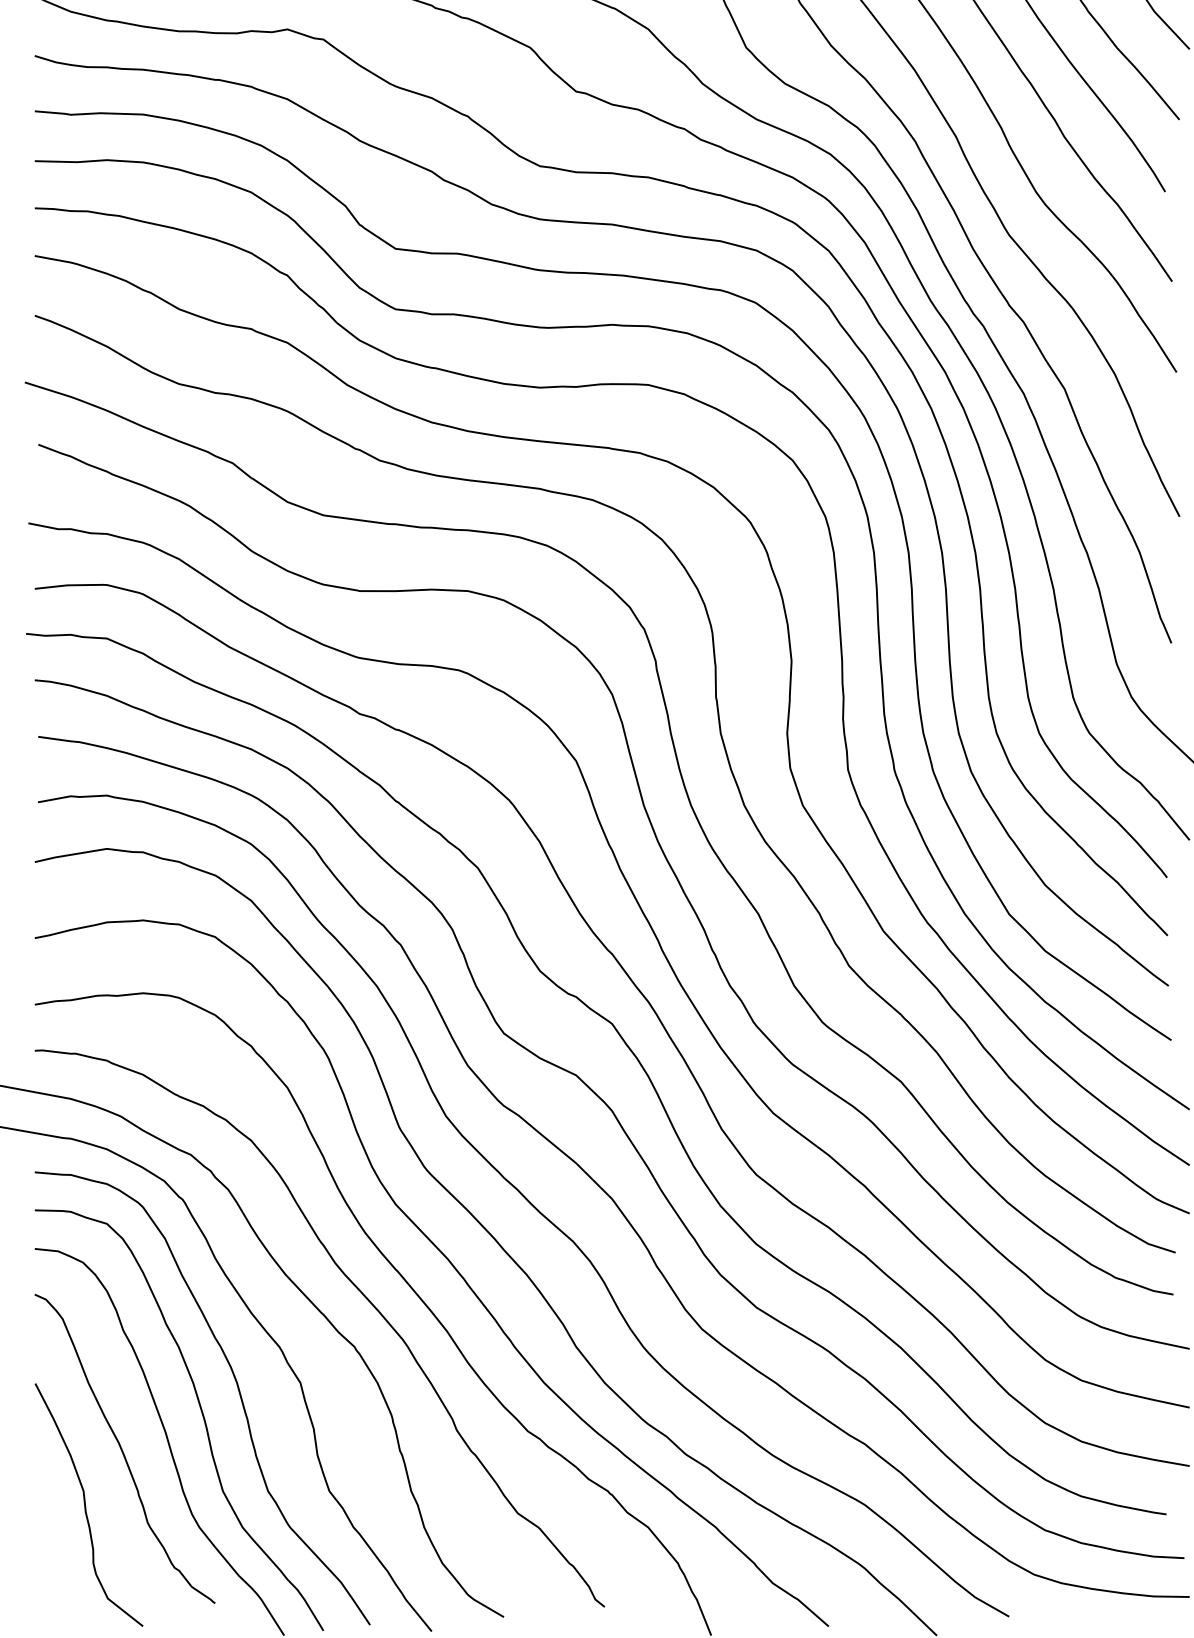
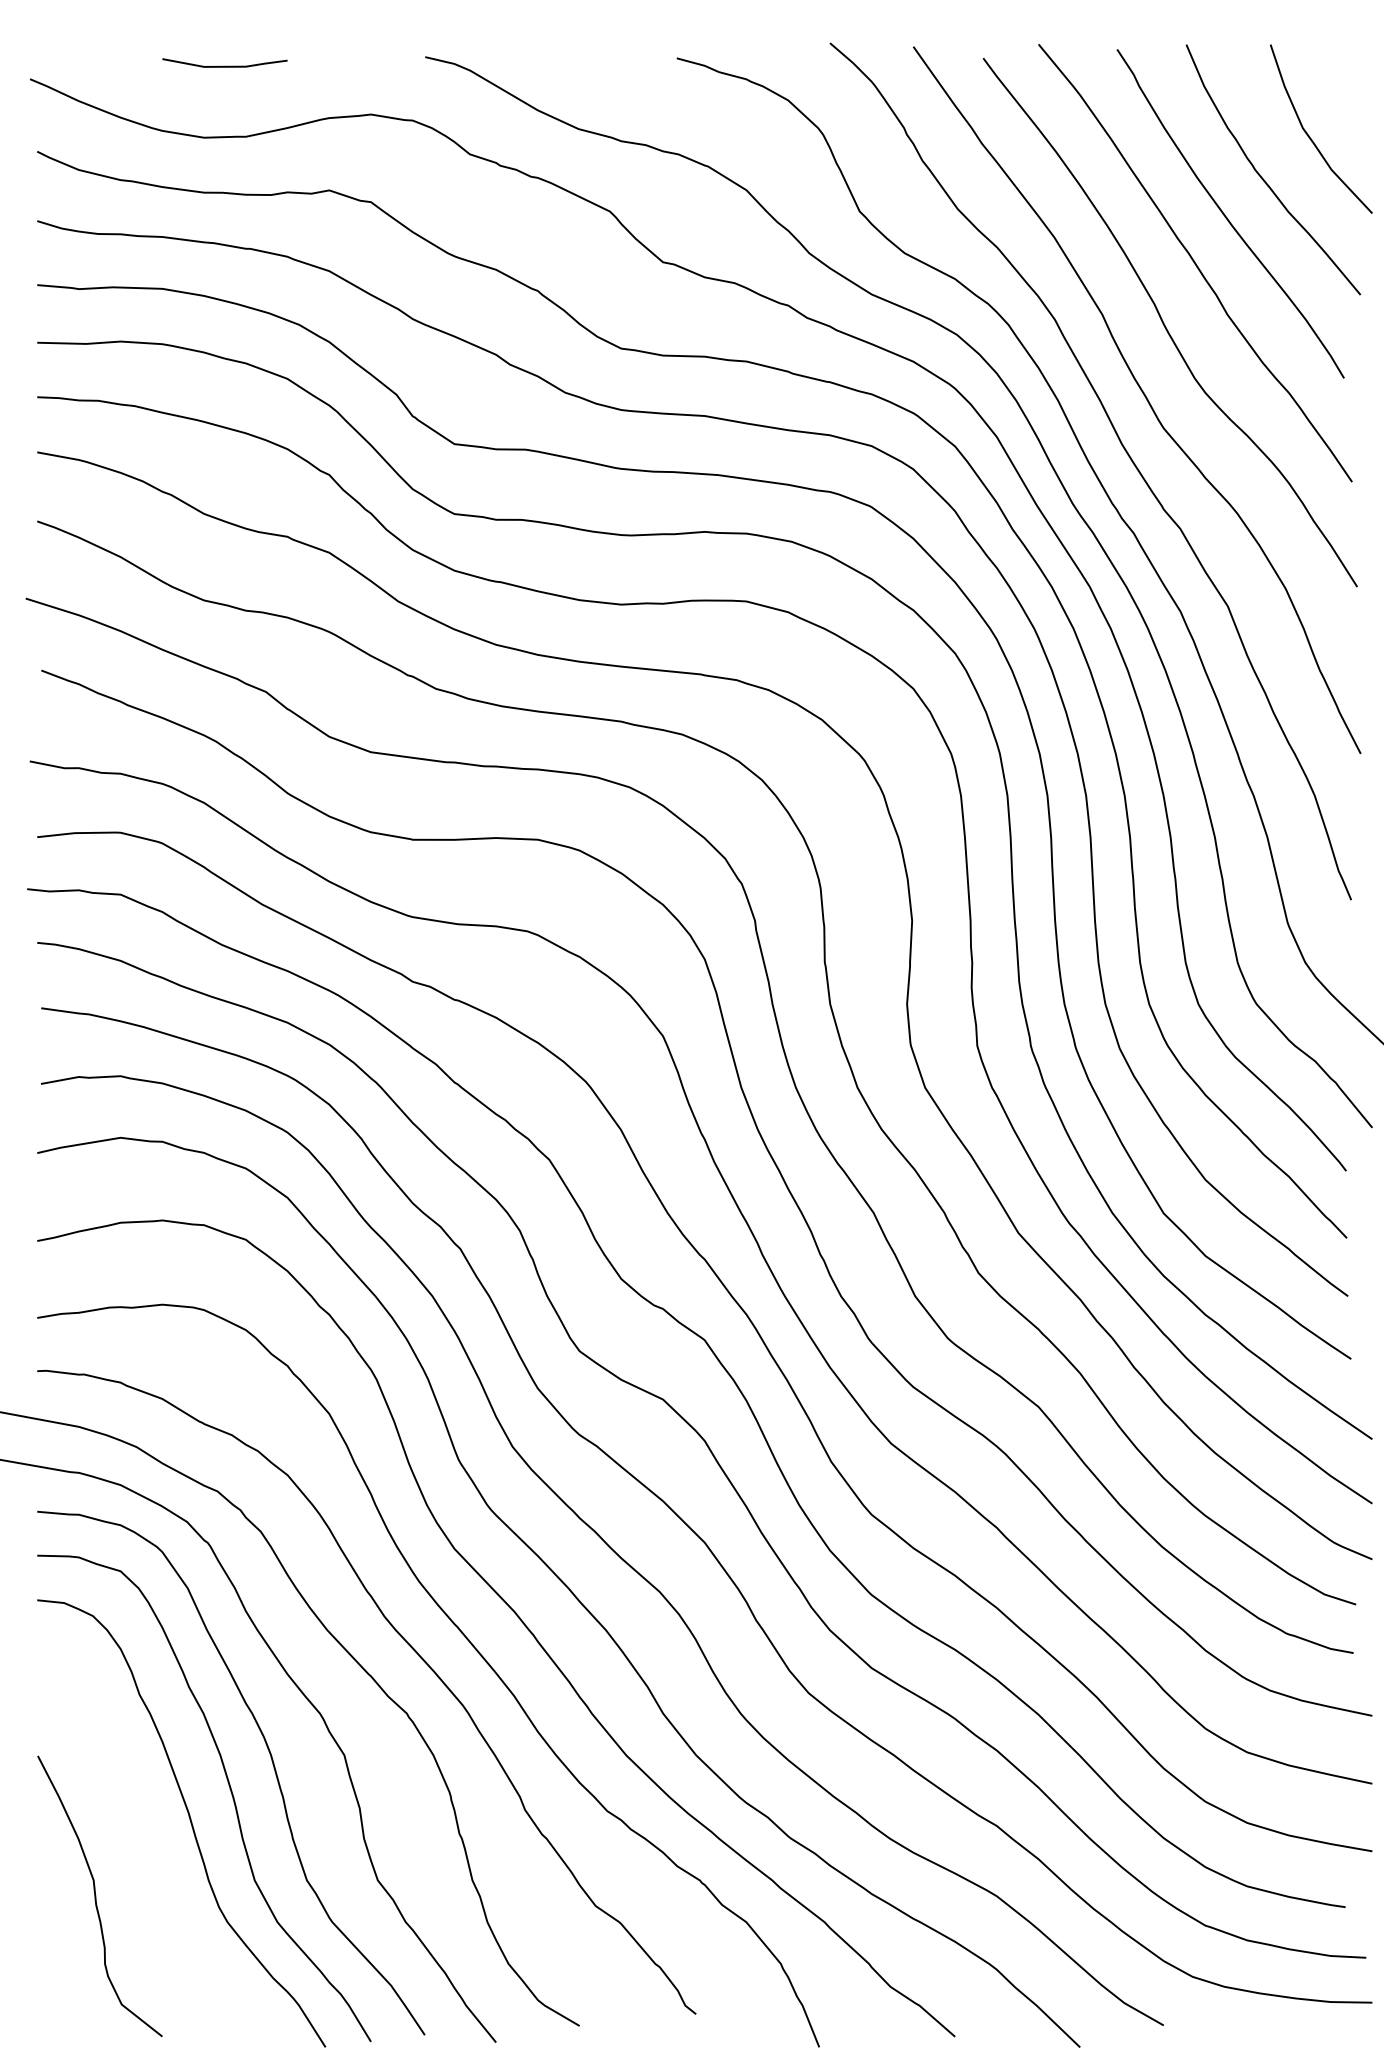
curve: (123, 1450) -> (139, 1833), removed

